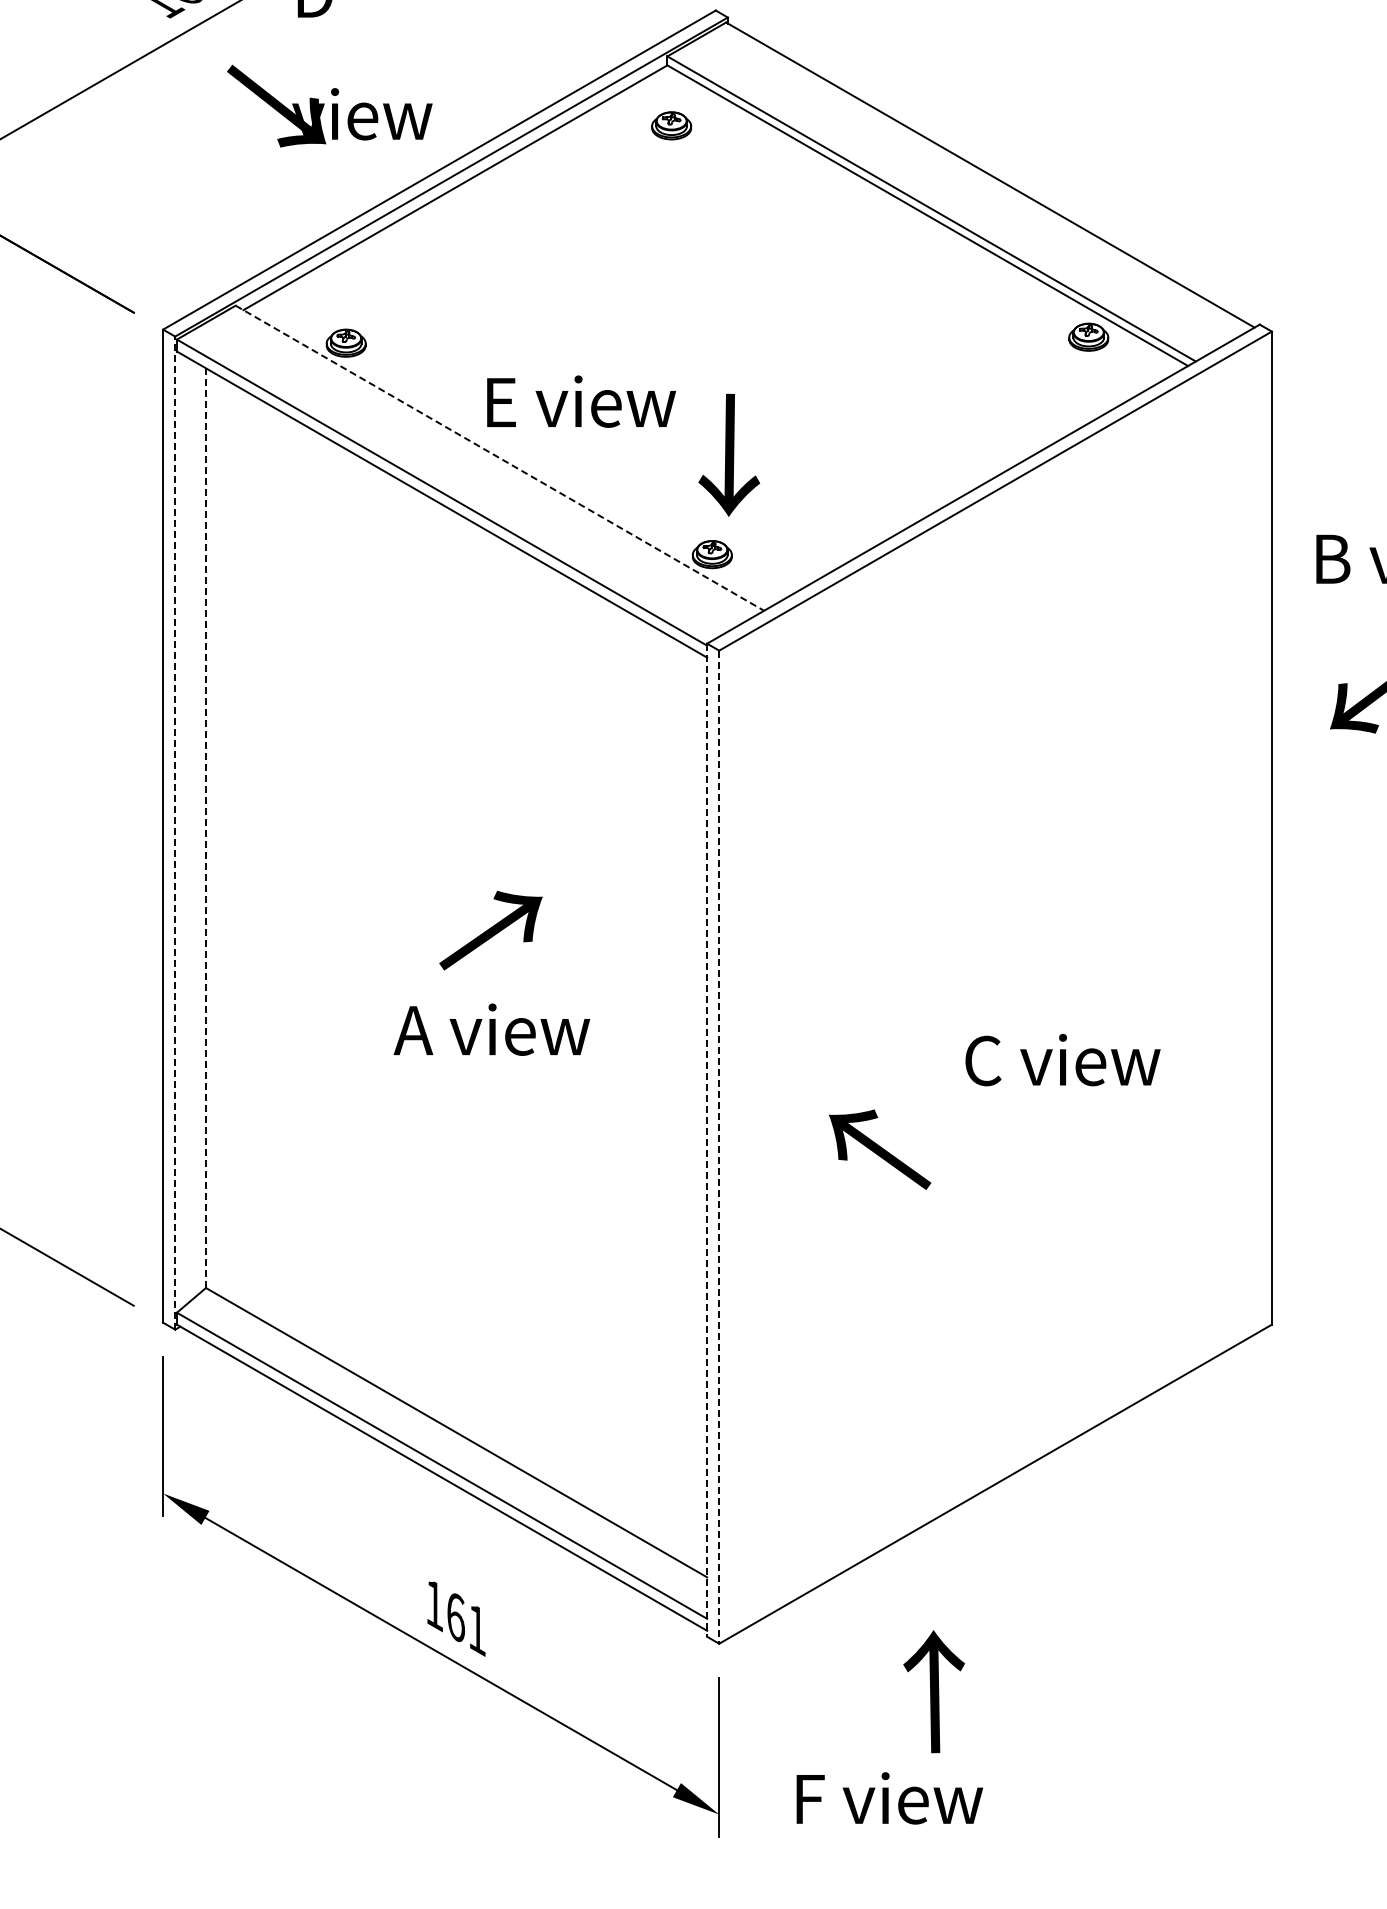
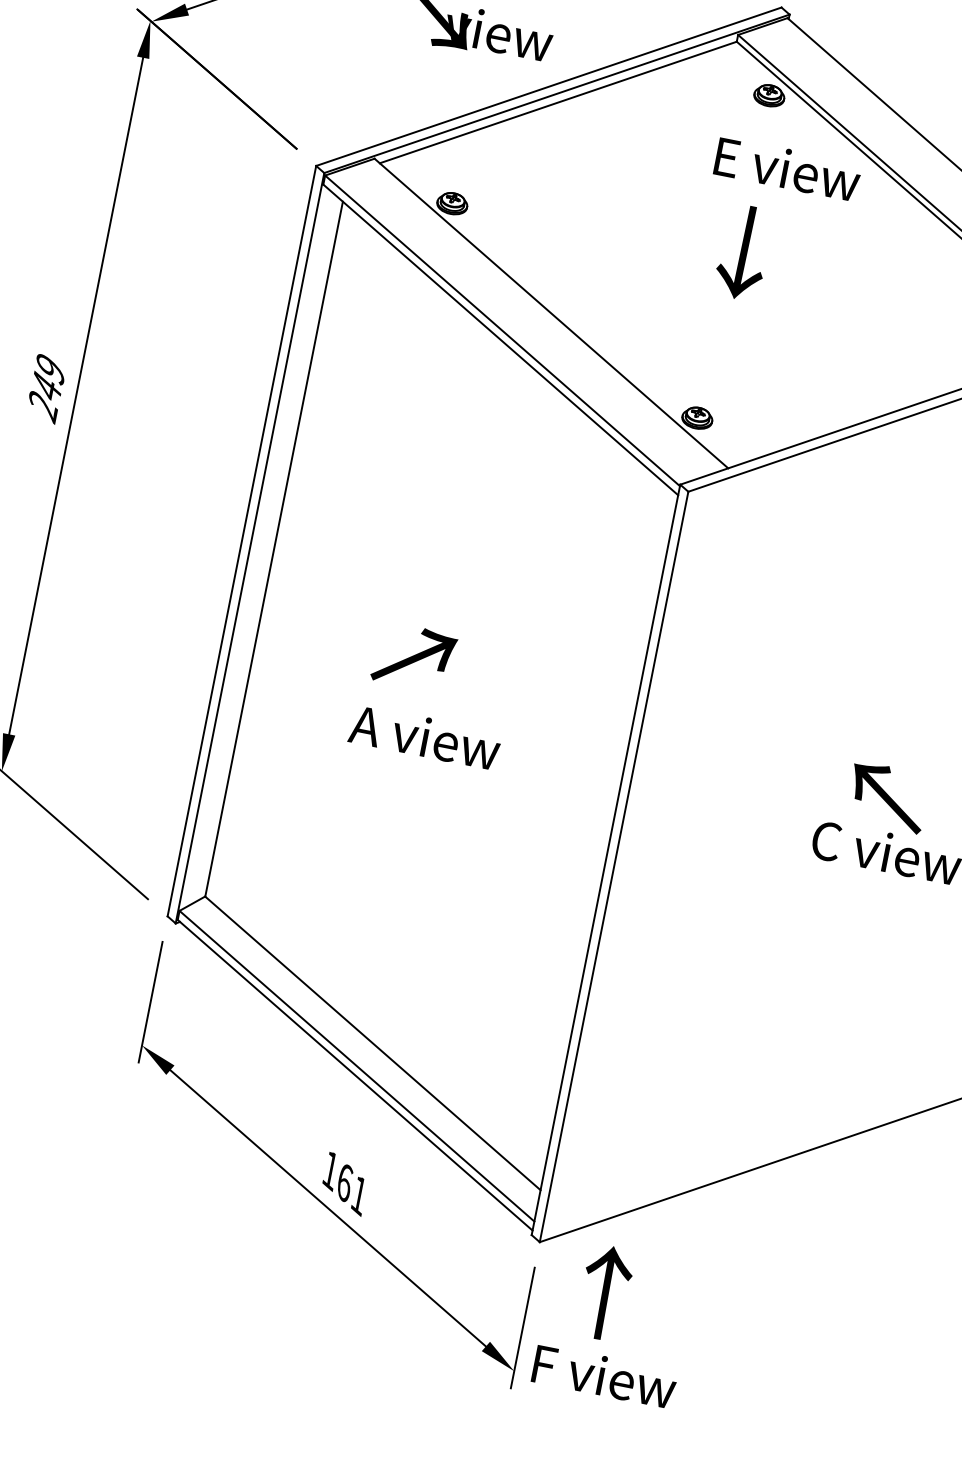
part: (671, 125) -> (769, 95), moved
text: (581, 401) -> (787, 168), moved
text: (729, 454) -> (743, 252), moved
line: (500, 458) -> (551, 313), dashed -> solid
line: (206, 828) -> (274, 549), dashed -> solid
line: (175, 833) -> (250, 548), dashed -> solid
text: (490, 930) -> (413, 657), moved
text: (491, 1029) -> (424, 737), moved
line: (707, 1140) -> (606, 860), dashed -> solid
line: (719, 1147) -> (614, 867), dashed -> solid
text: (880, 1149) -> (887, 797), moved
text: (933, 1691) -> (604, 1292), moved
text: (889, 1798) -> (604, 1376), moved

